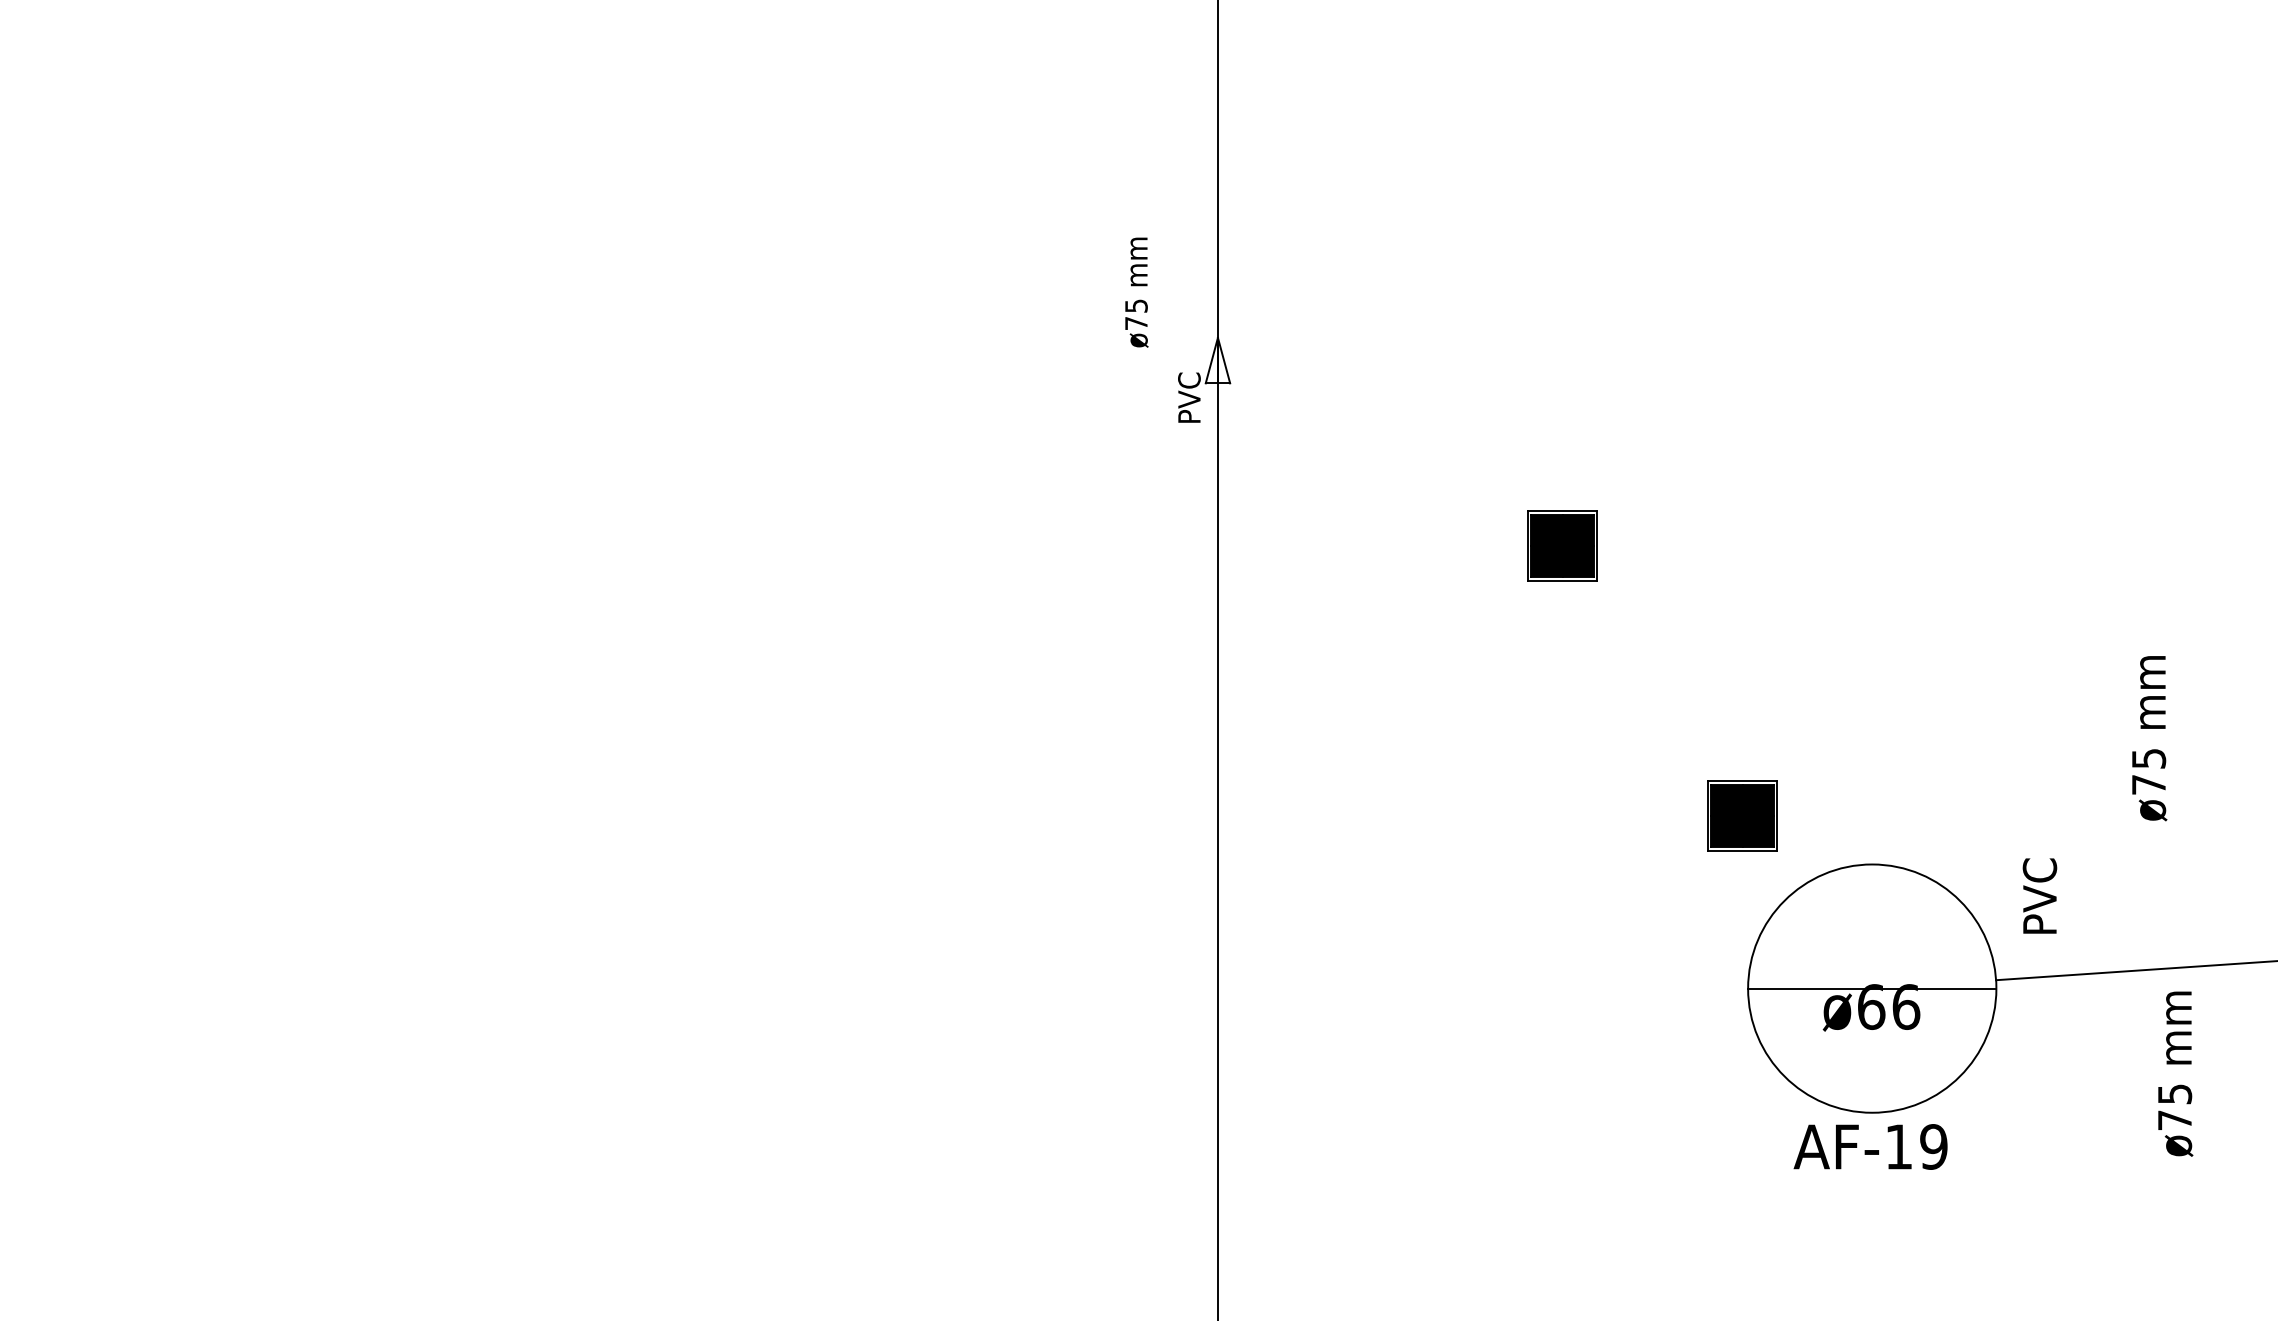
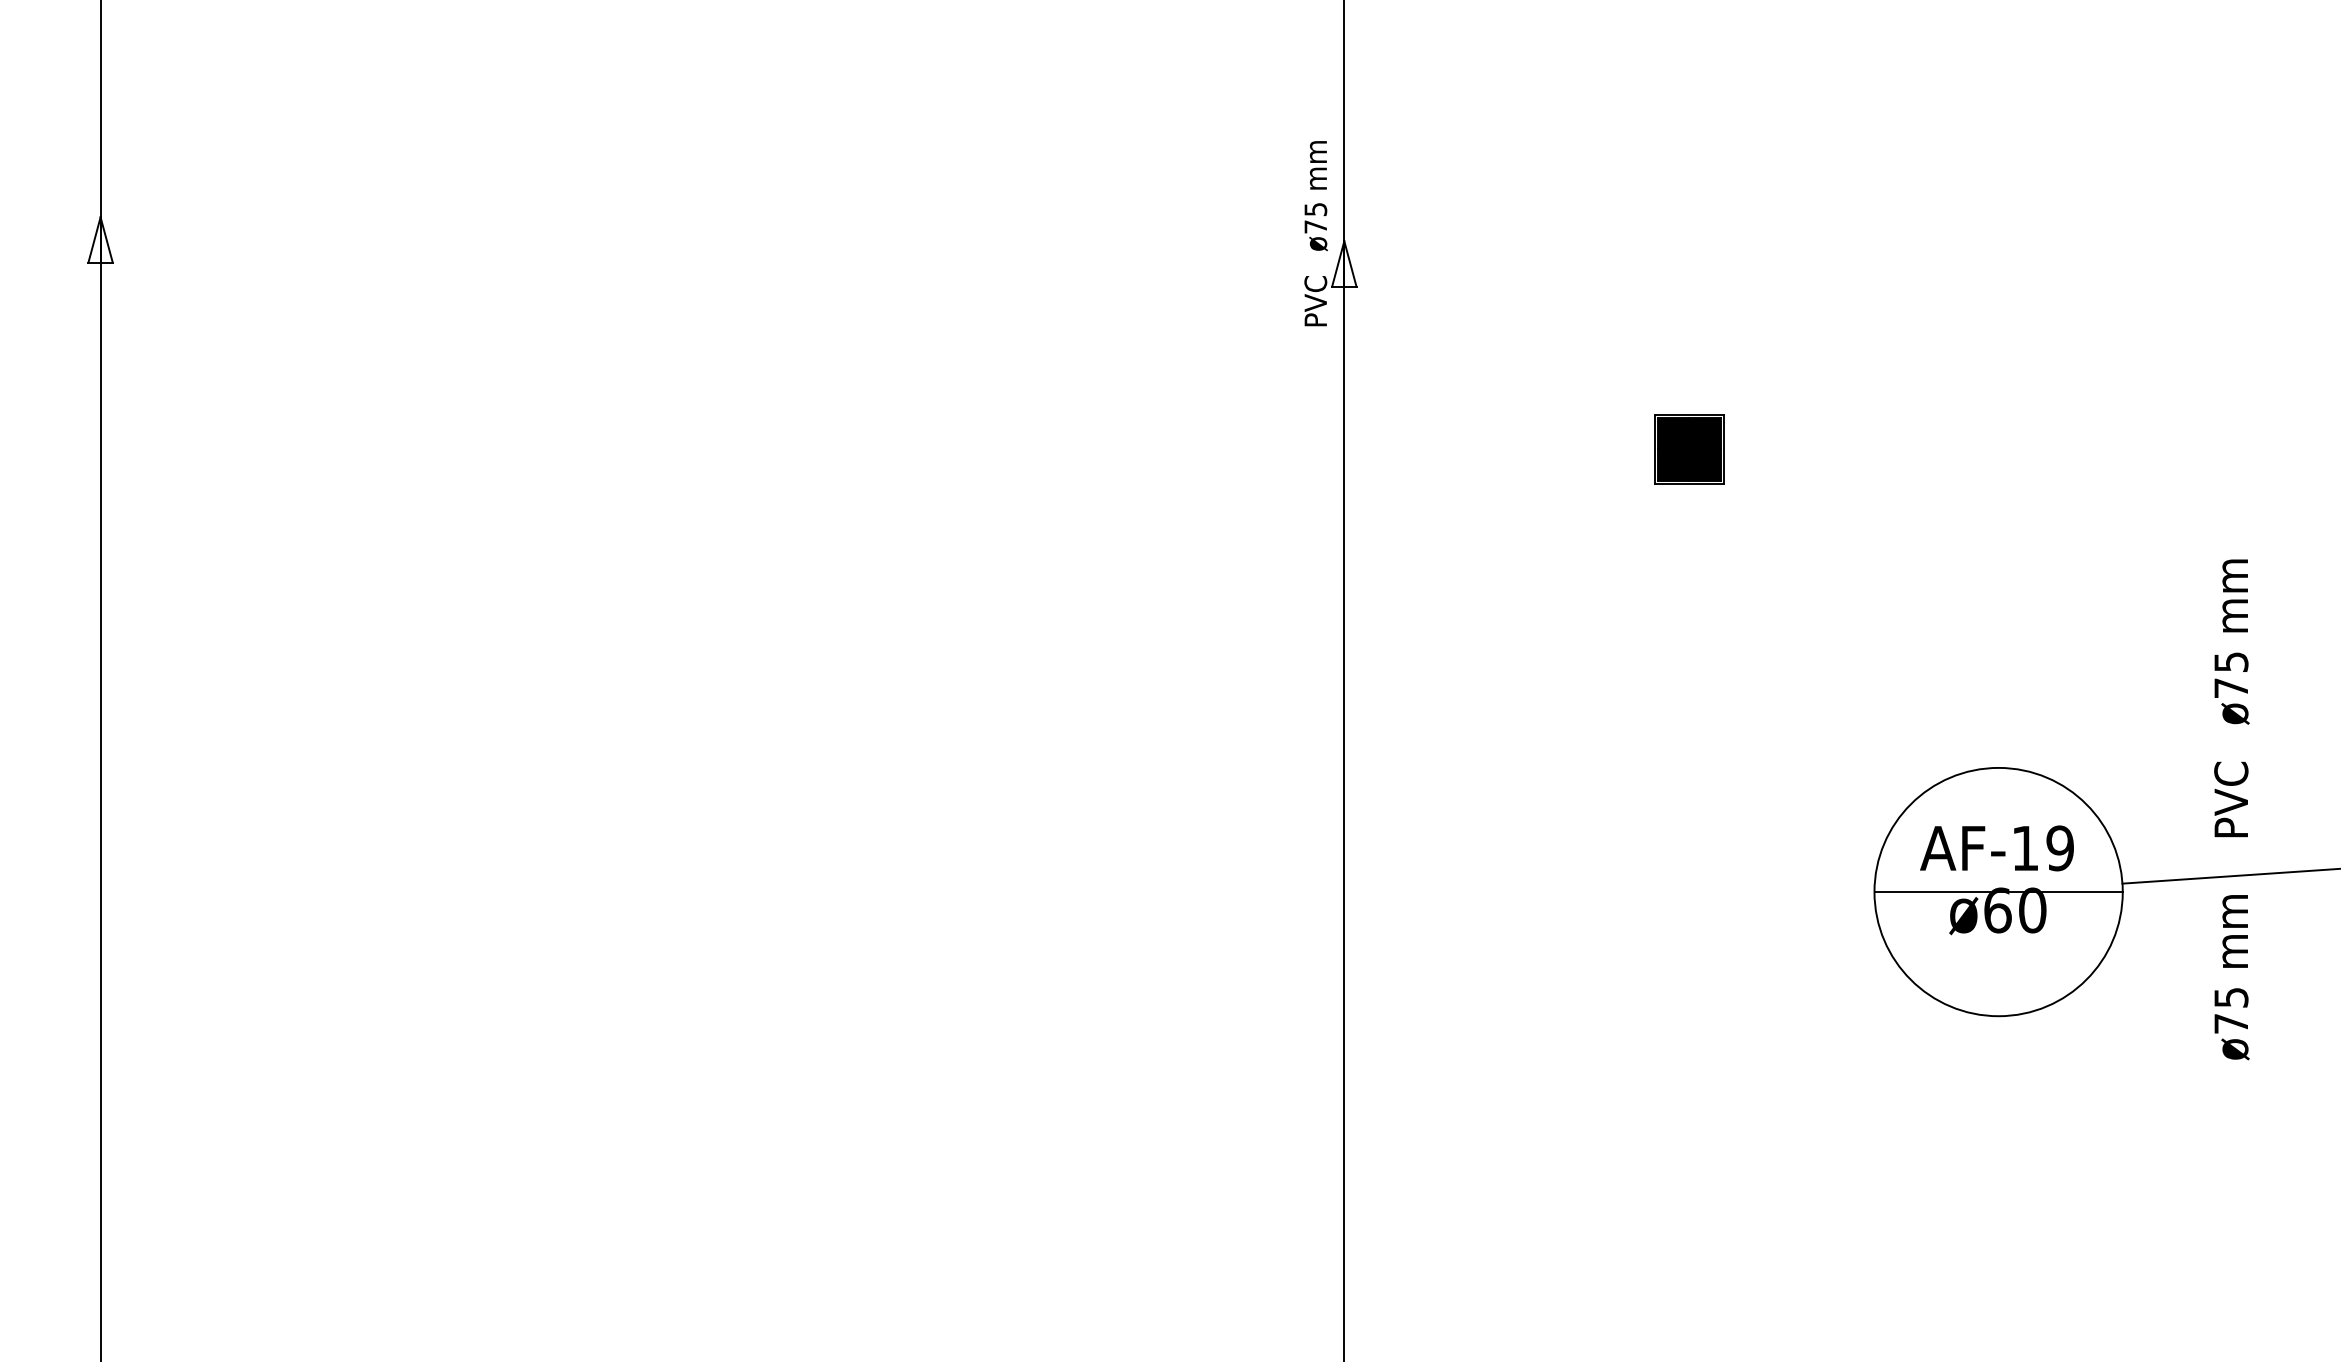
text: (1136, 293) -> (1315, 196), moved
text: (2149, 738) -> (2231, 641), moved
part: (1743, 816) -> (1869, 719), removed
text: (2040, 896) -> (2231, 799), moved
text: (1906, 1007) -> (2032, 910), ø66 -> ø60
text: (2175, 1074) -> (2231, 977), moved
text: (1870, 1147) -> (1996, 848), moved

